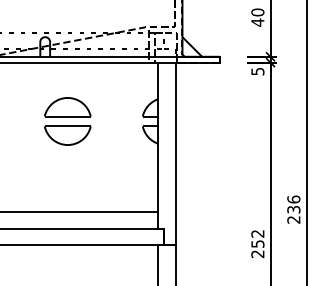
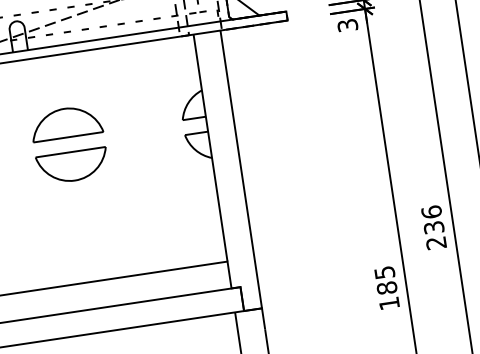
text: (257, 71) -> (347, 25), 5 -> 3
text: (257, 244) -> (386, 288), 252 -> 185

